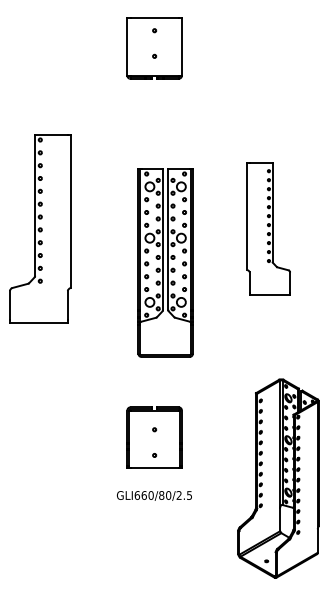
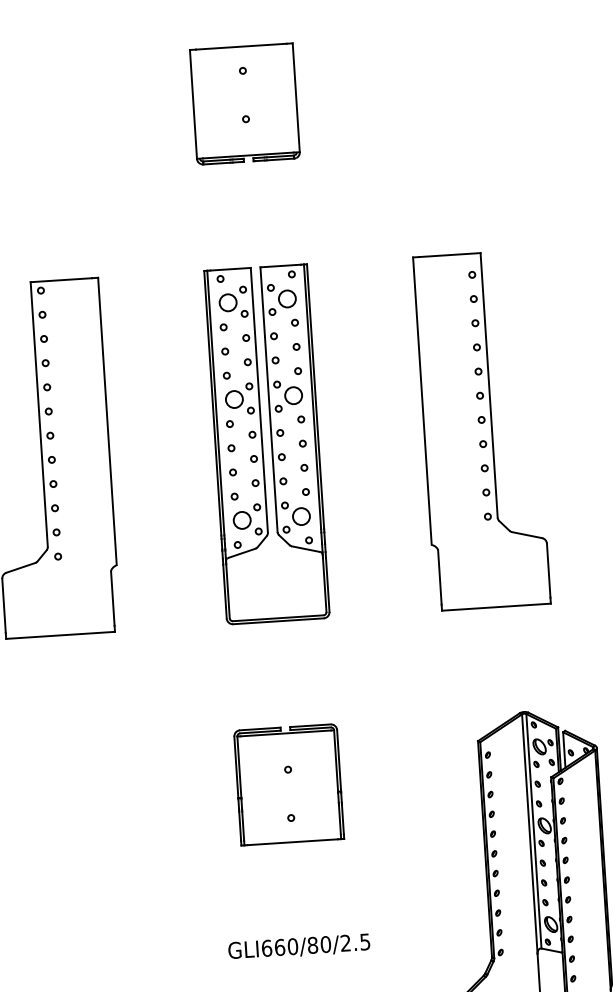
part: (268, 228) -> (481, 429), size x1.43
part: (165, 262) -> (266, 443), moved
part: (154, 437) -> (288, 784), moved

